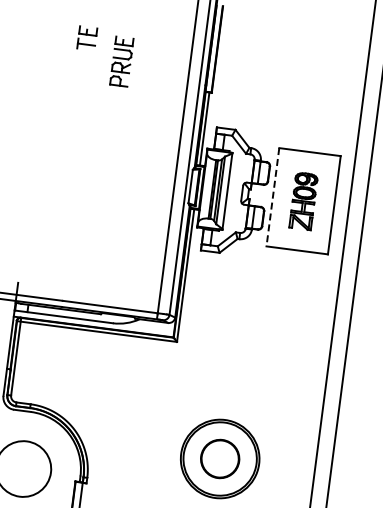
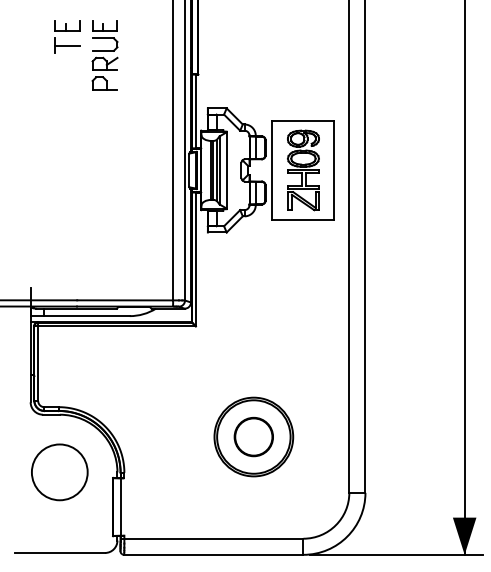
part: (87, 38) -> (67, 36), size x1.43
part: (121, 61) -> (104, 55), size x1.43
line: (272, 197) -> (272, 170), dashed -> solid
part: (303, 201) -> (303, 170), size x1.43

